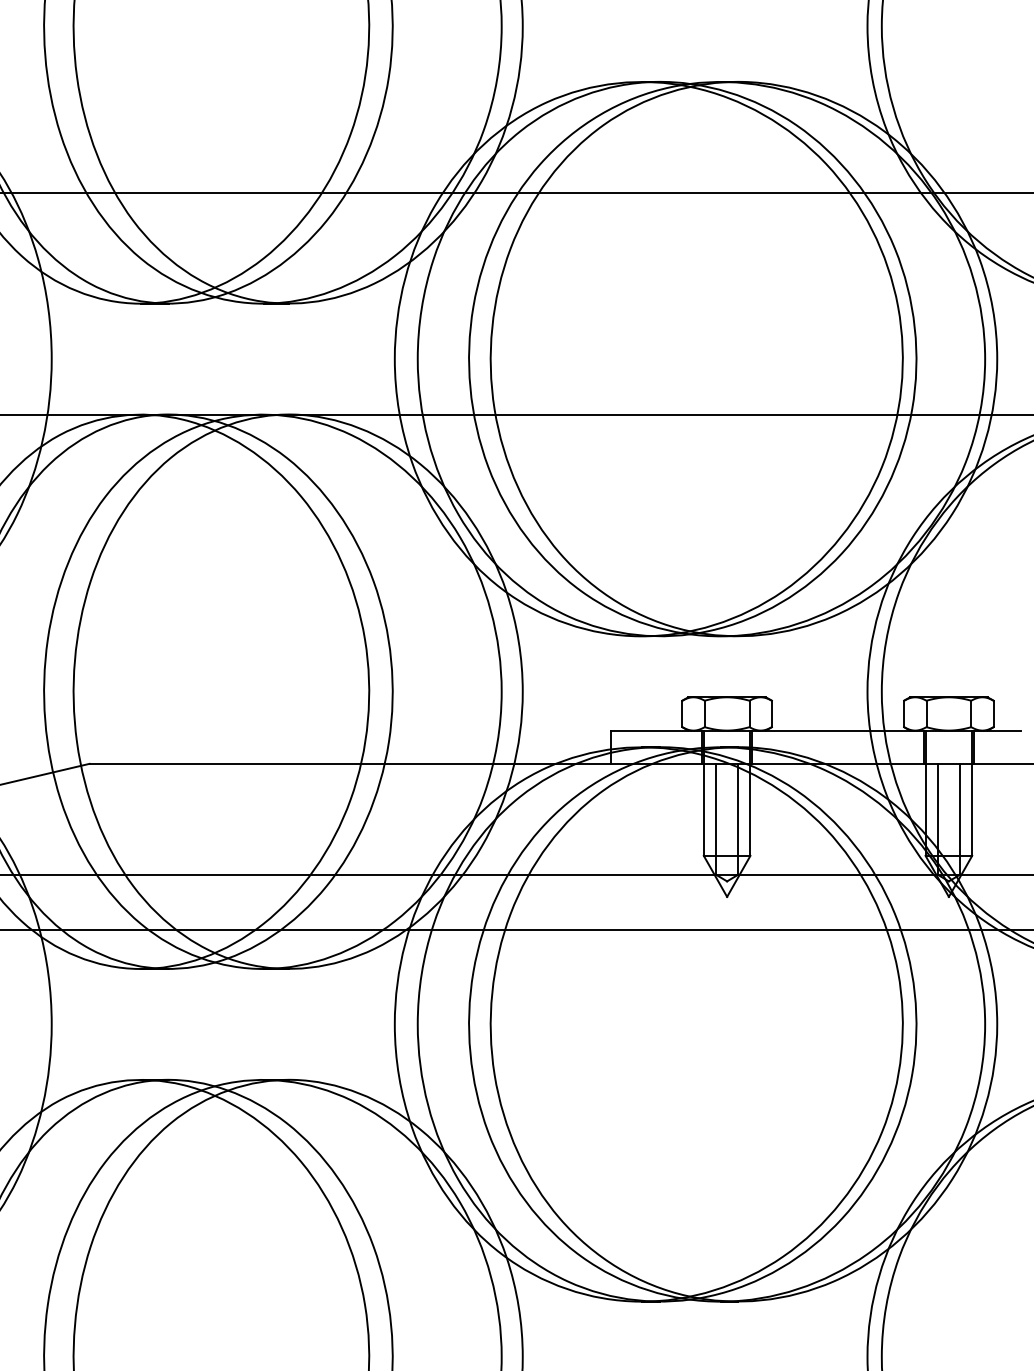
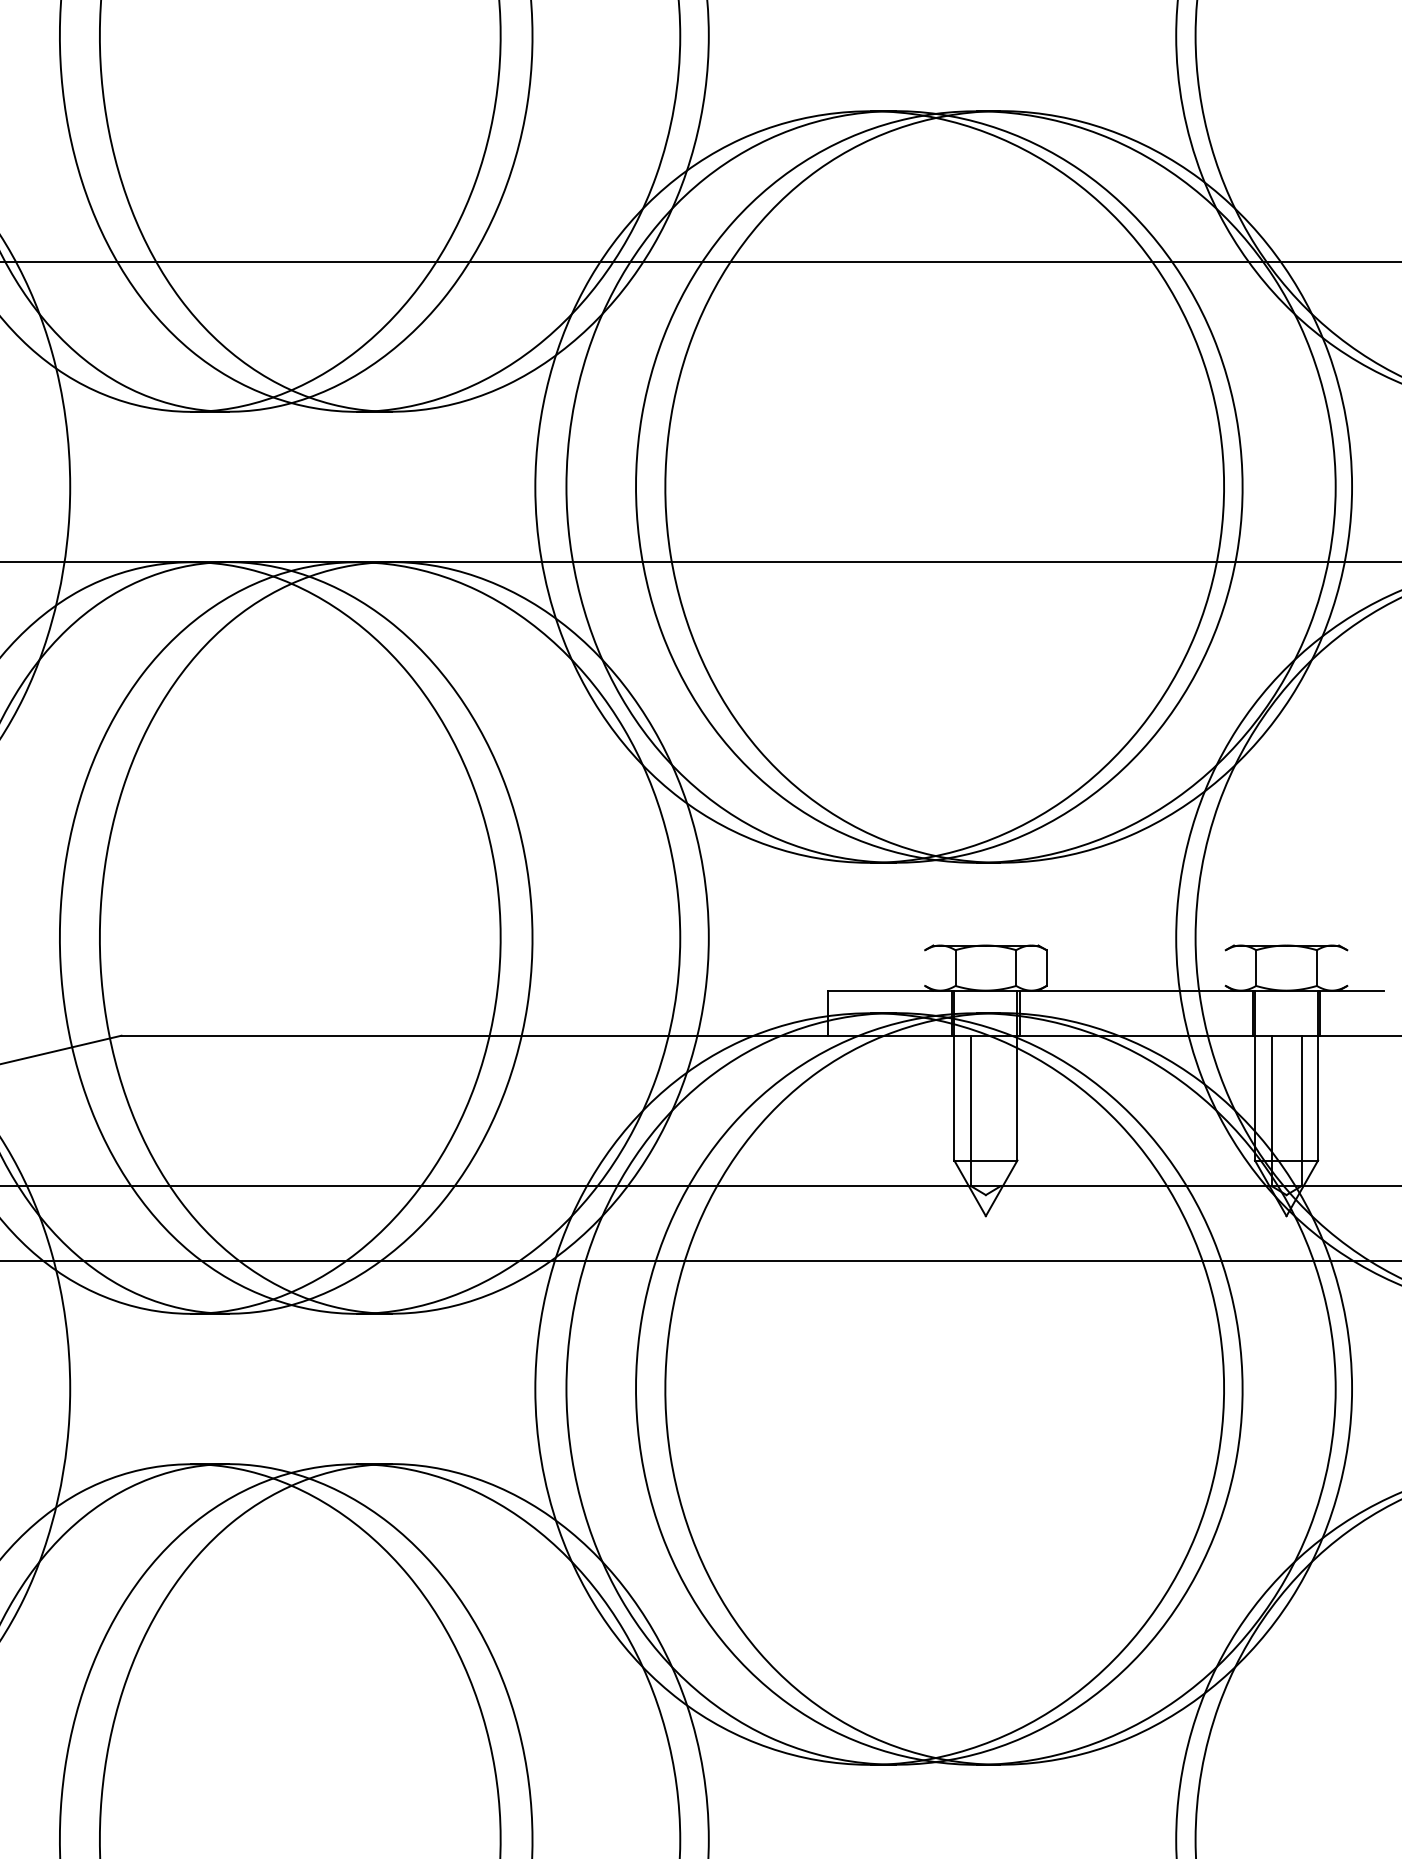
line: (682, 713) -> (925, 967), removed
line: (903, 713) -> (1225, 967), removed
line: (993, 713) -> (1347, 967), removed
line: (737, 819) -> (1000, 1110), removed

